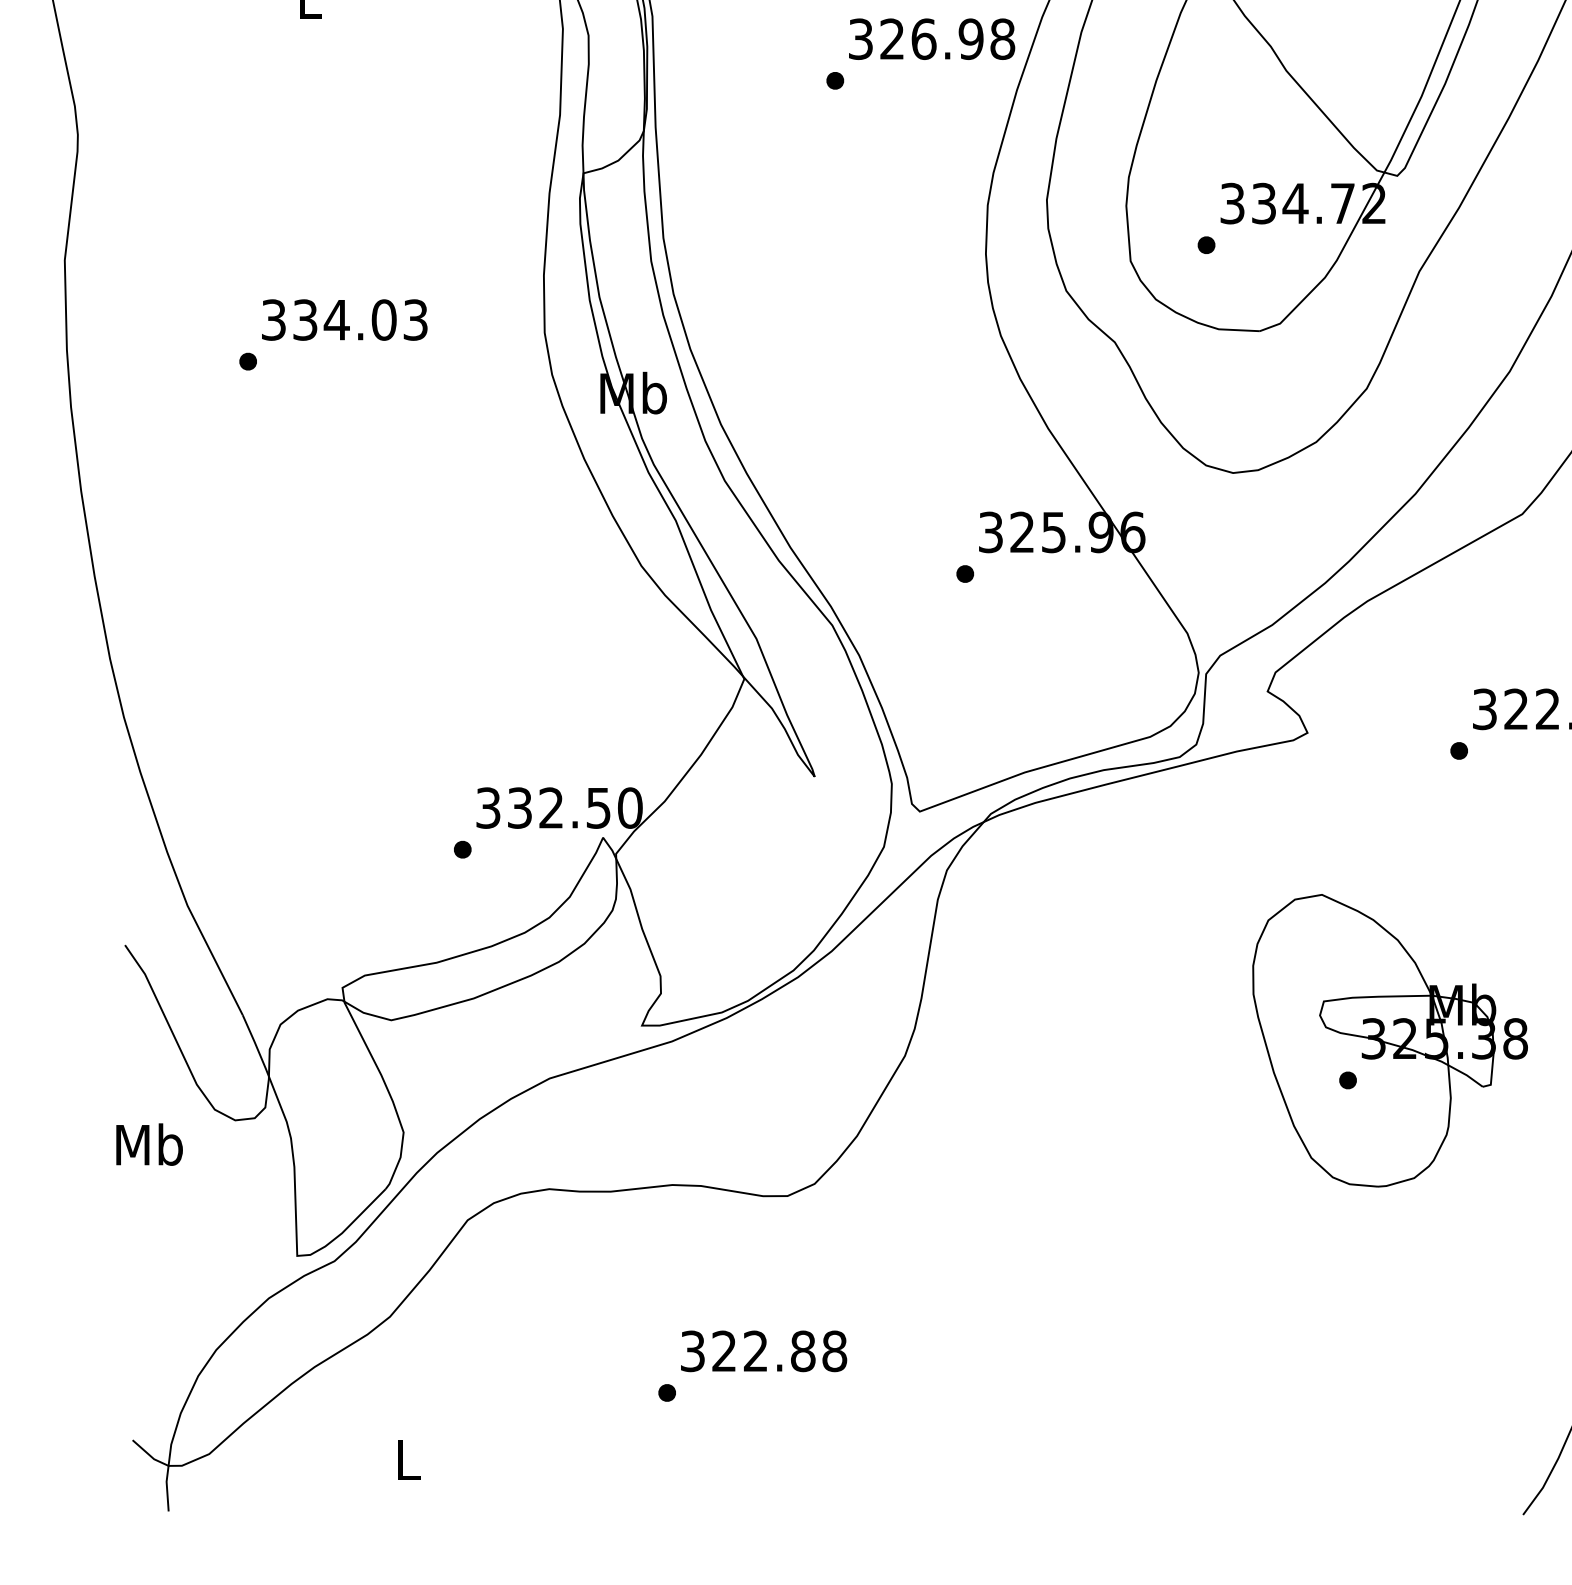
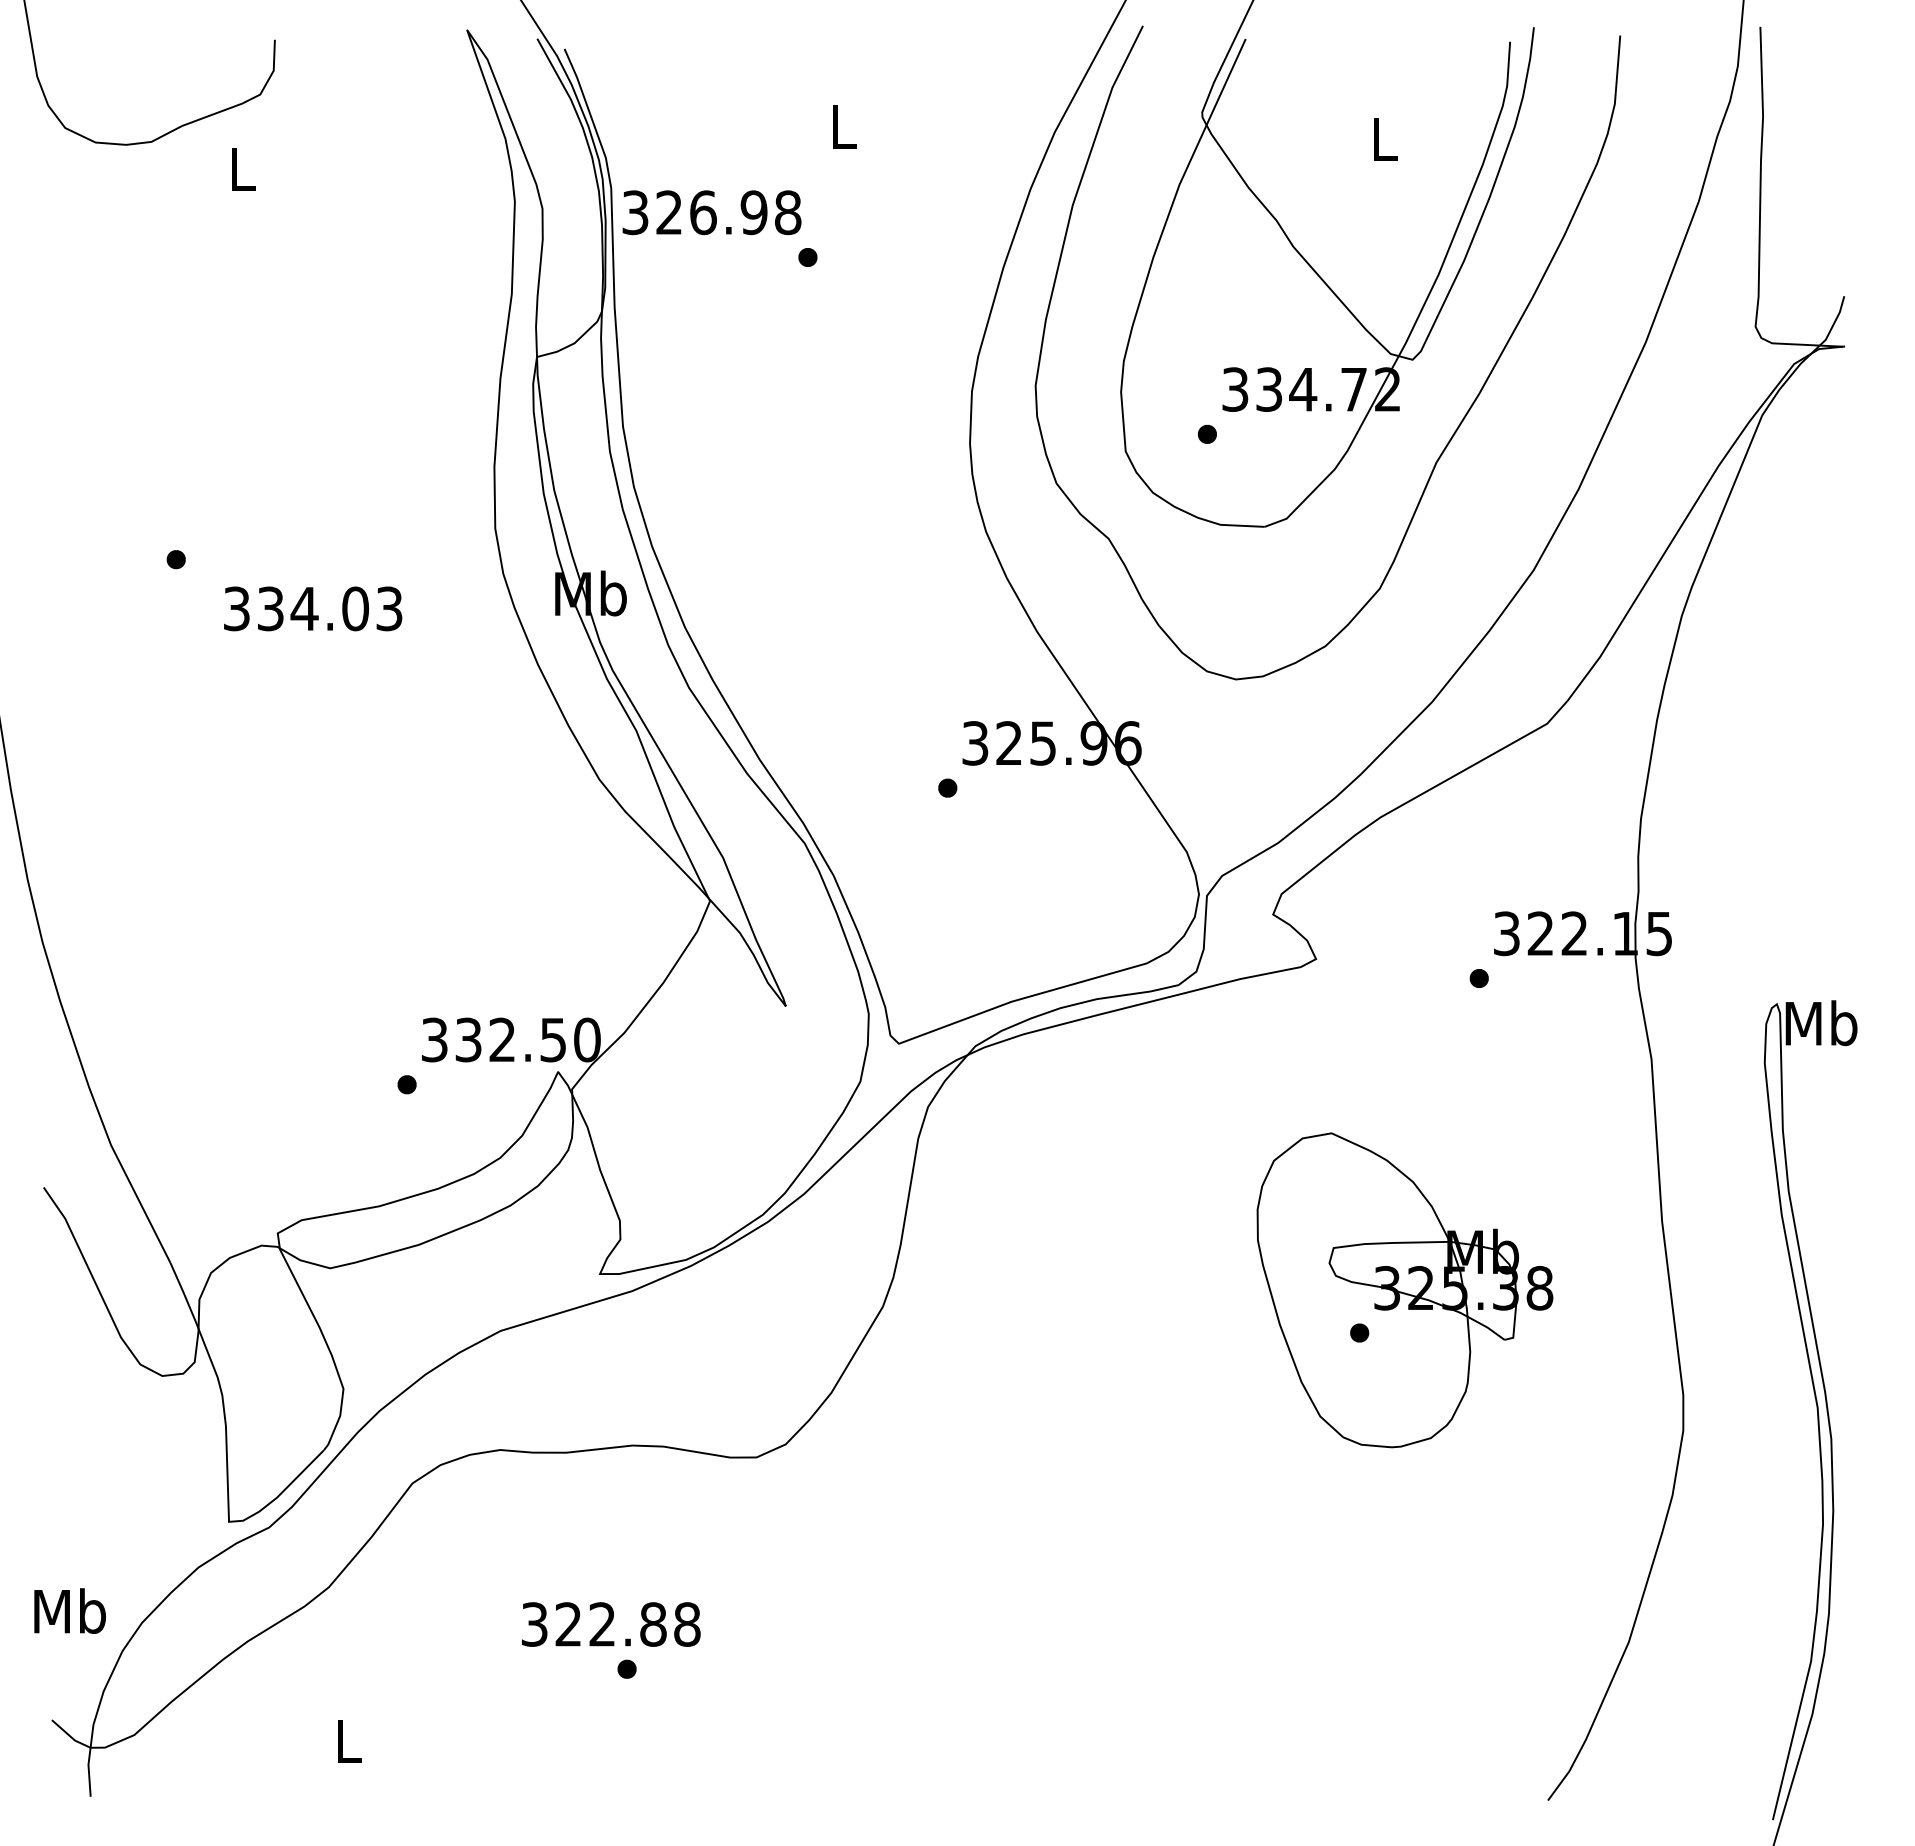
text: (931, 39) -> (711, 212), moved
text: (345, 319) -> (313, 608), moved
text: (148, 1144) -> (69, 1610), moved
text: (764, 1351) -> (611, 1624), moved

